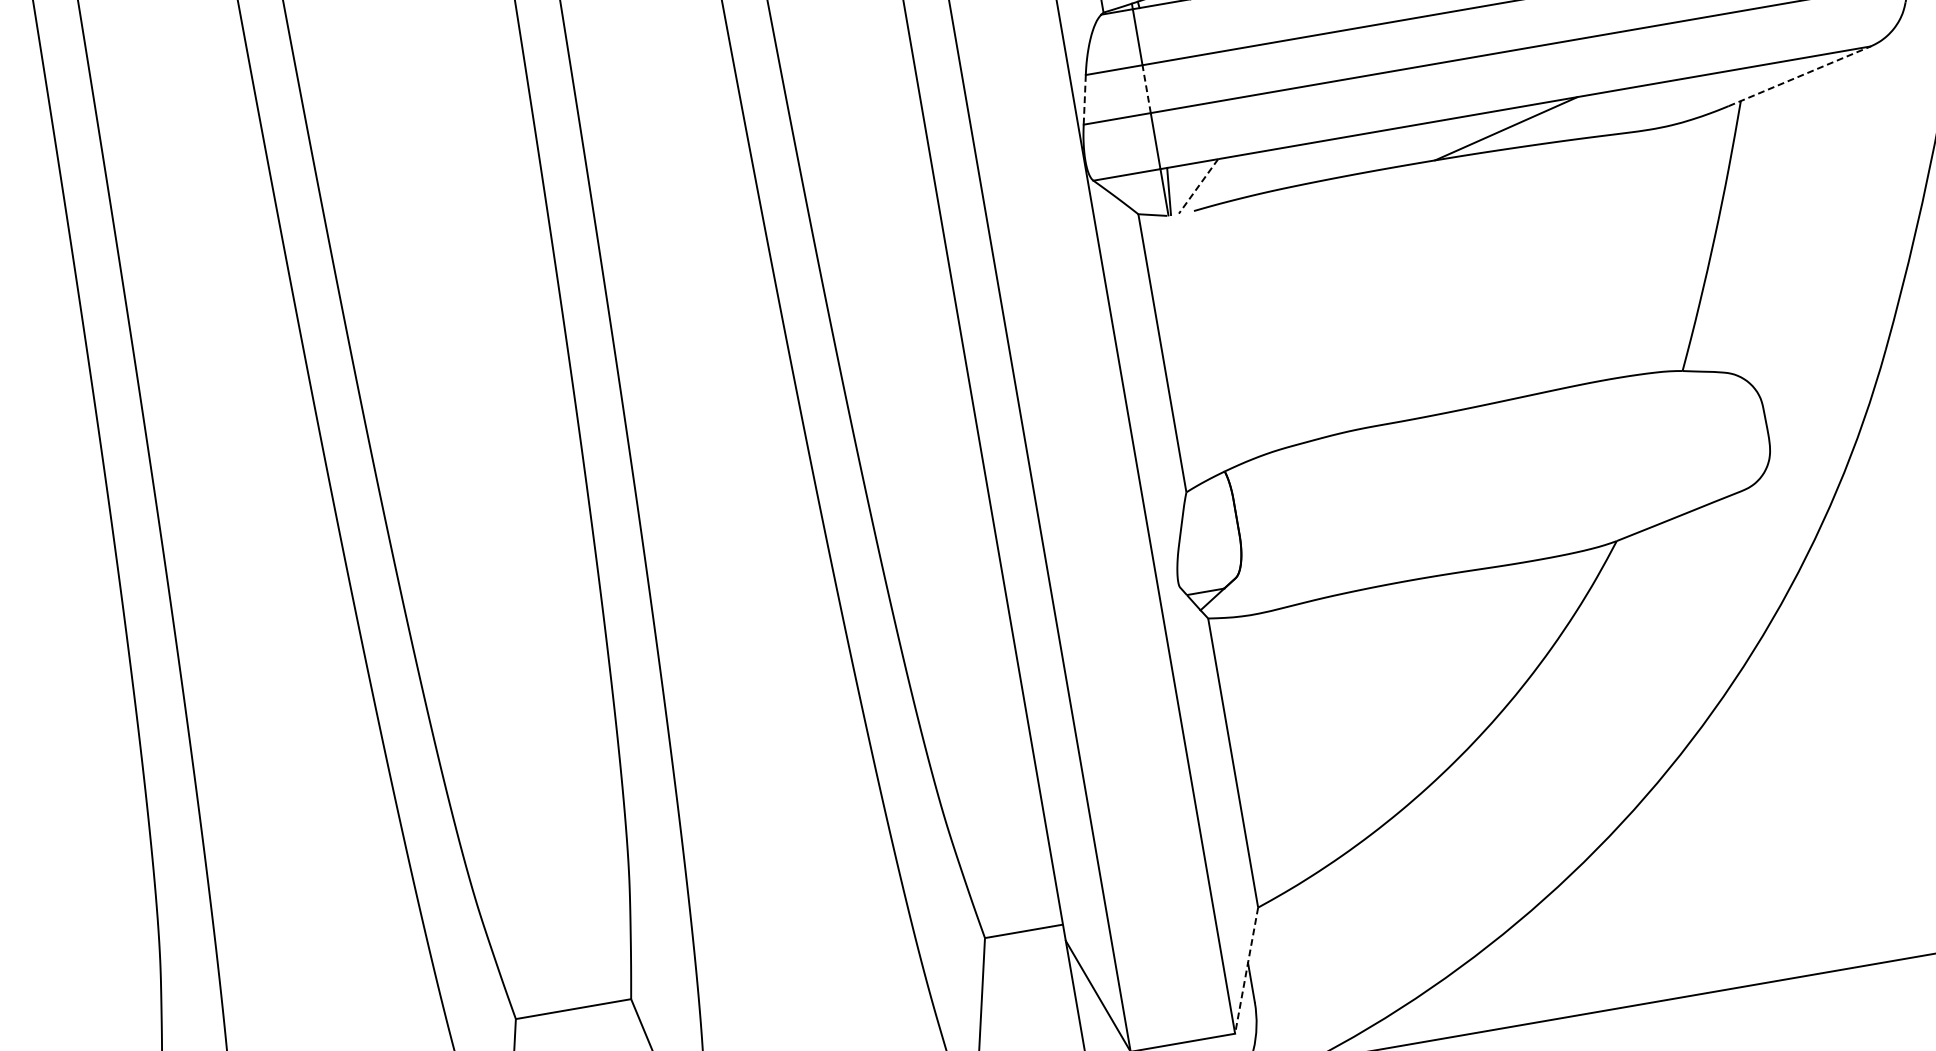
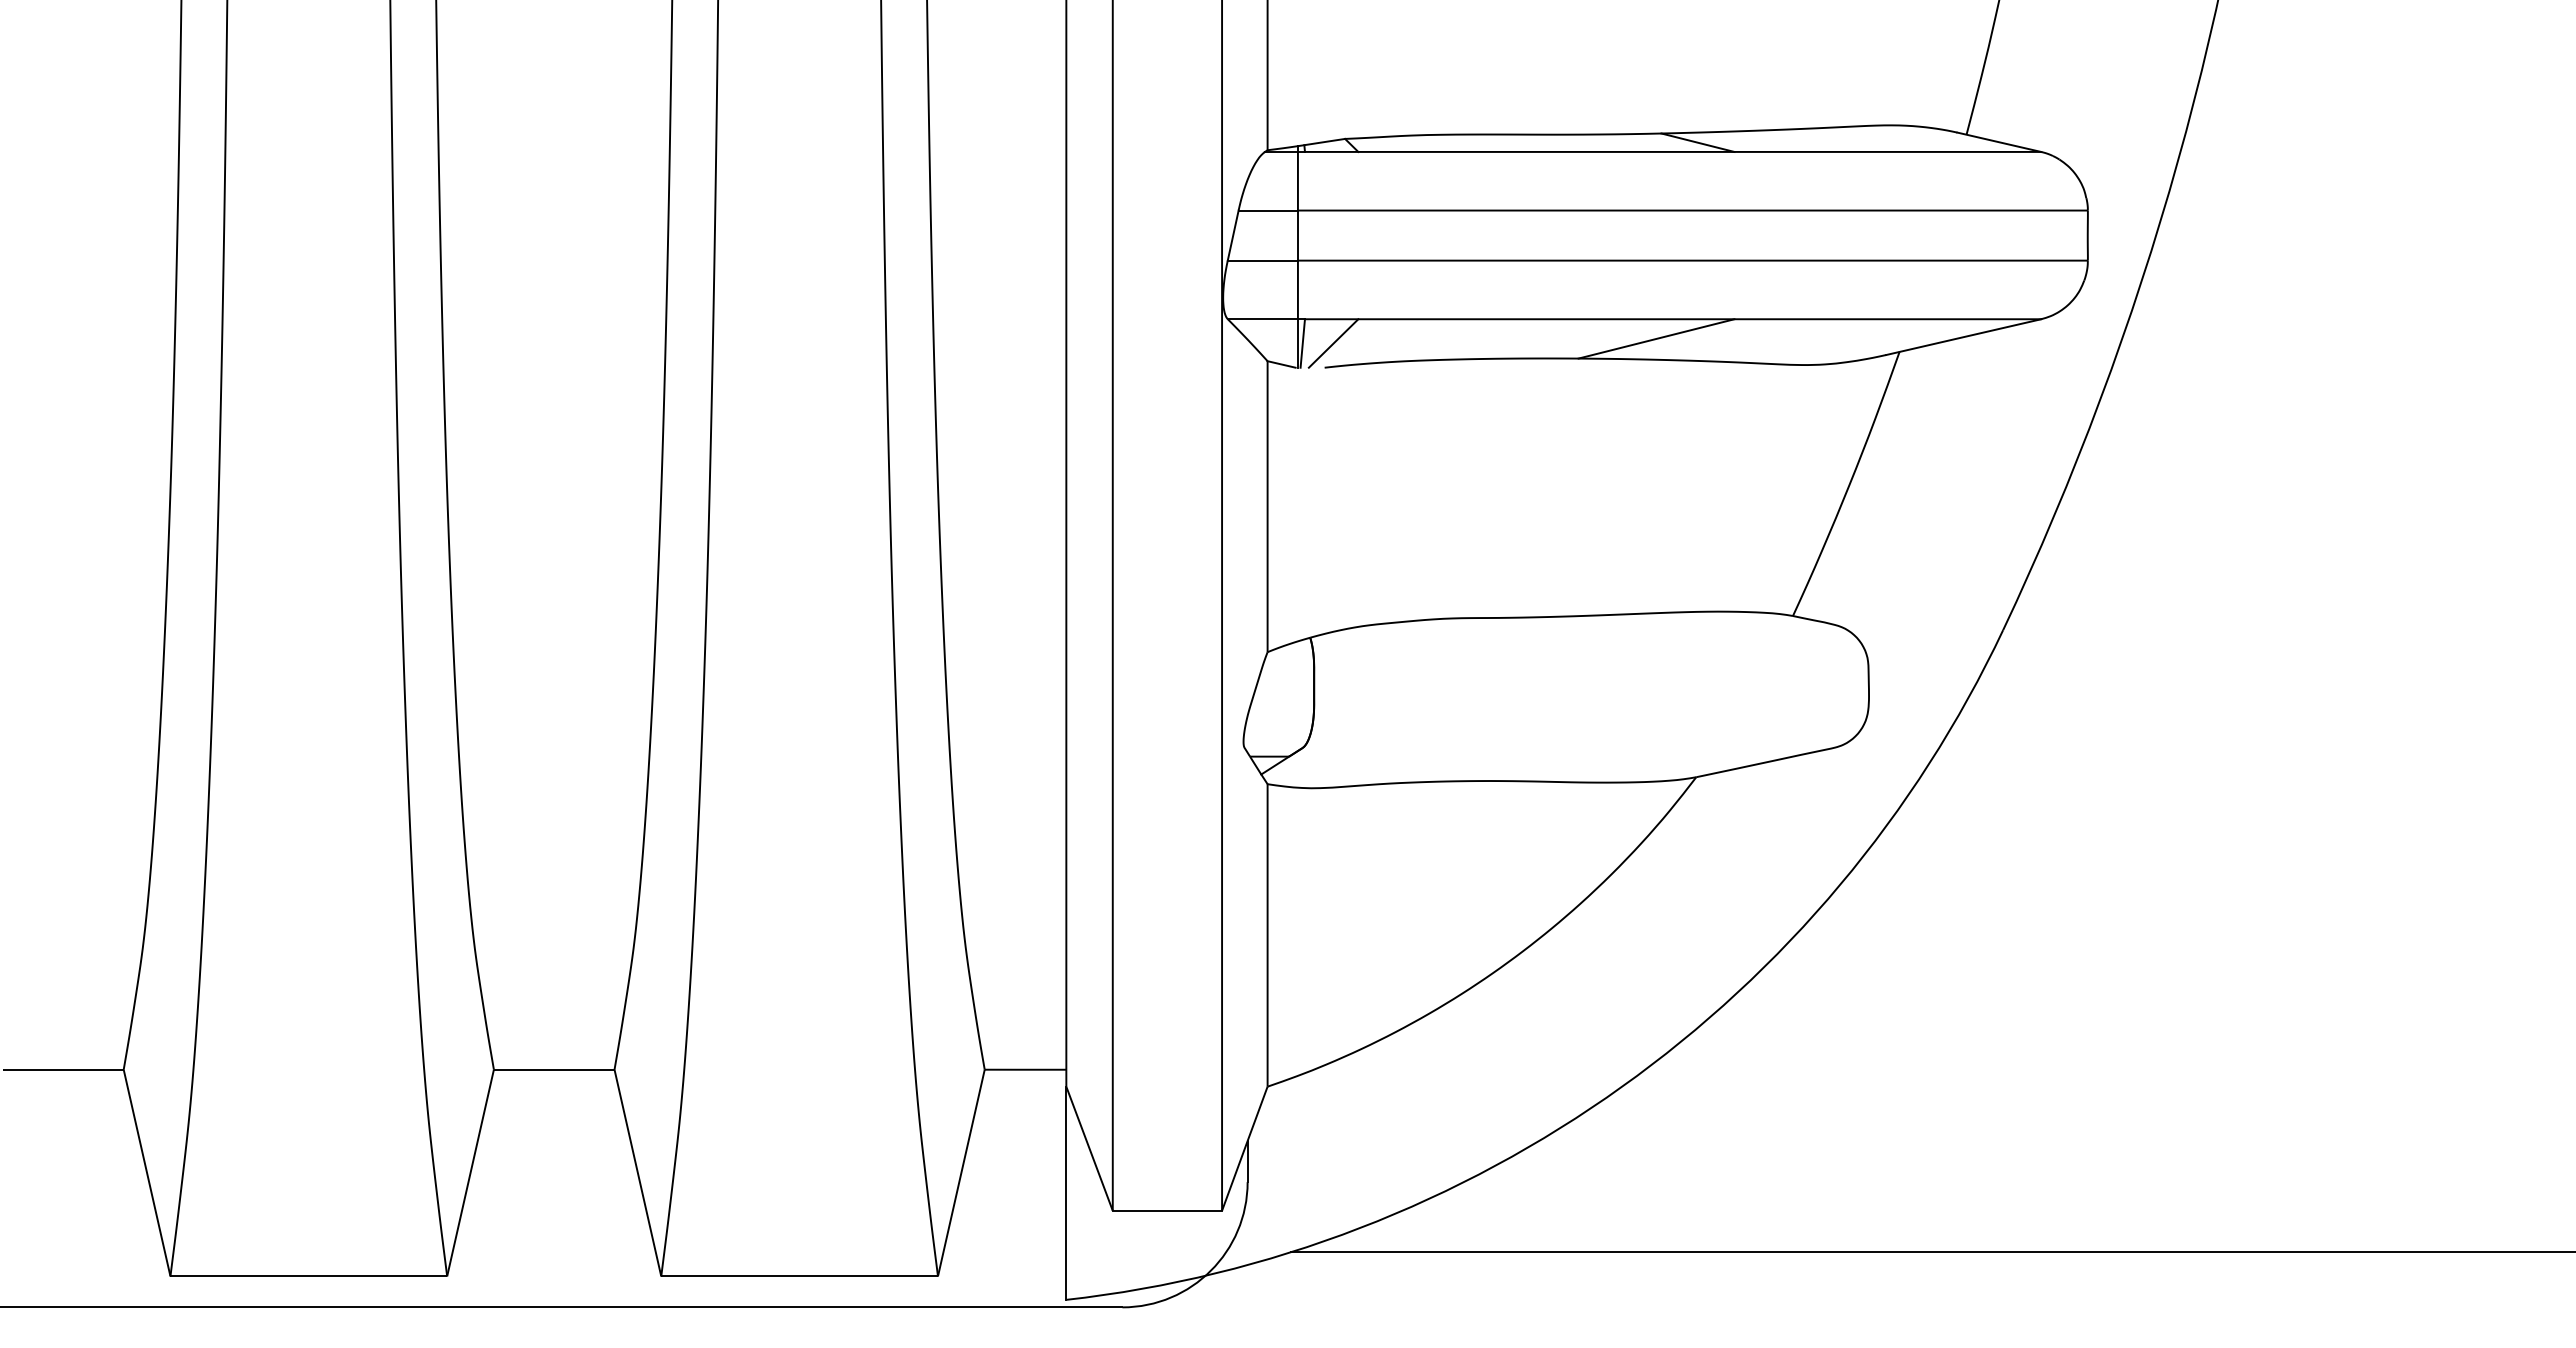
line: (1799, 76) -> (1963, 337), dashed -> solid
line: (1146, 89) -> (1297, 235), dashed -> solid
line: (1085, 99) -> (1233, 235), dashed -> solid
line: (1198, 186) -> (1333, 343), dashed -> solid
line: (1247, 969) -> (1245, 1147), dashed -> solid

